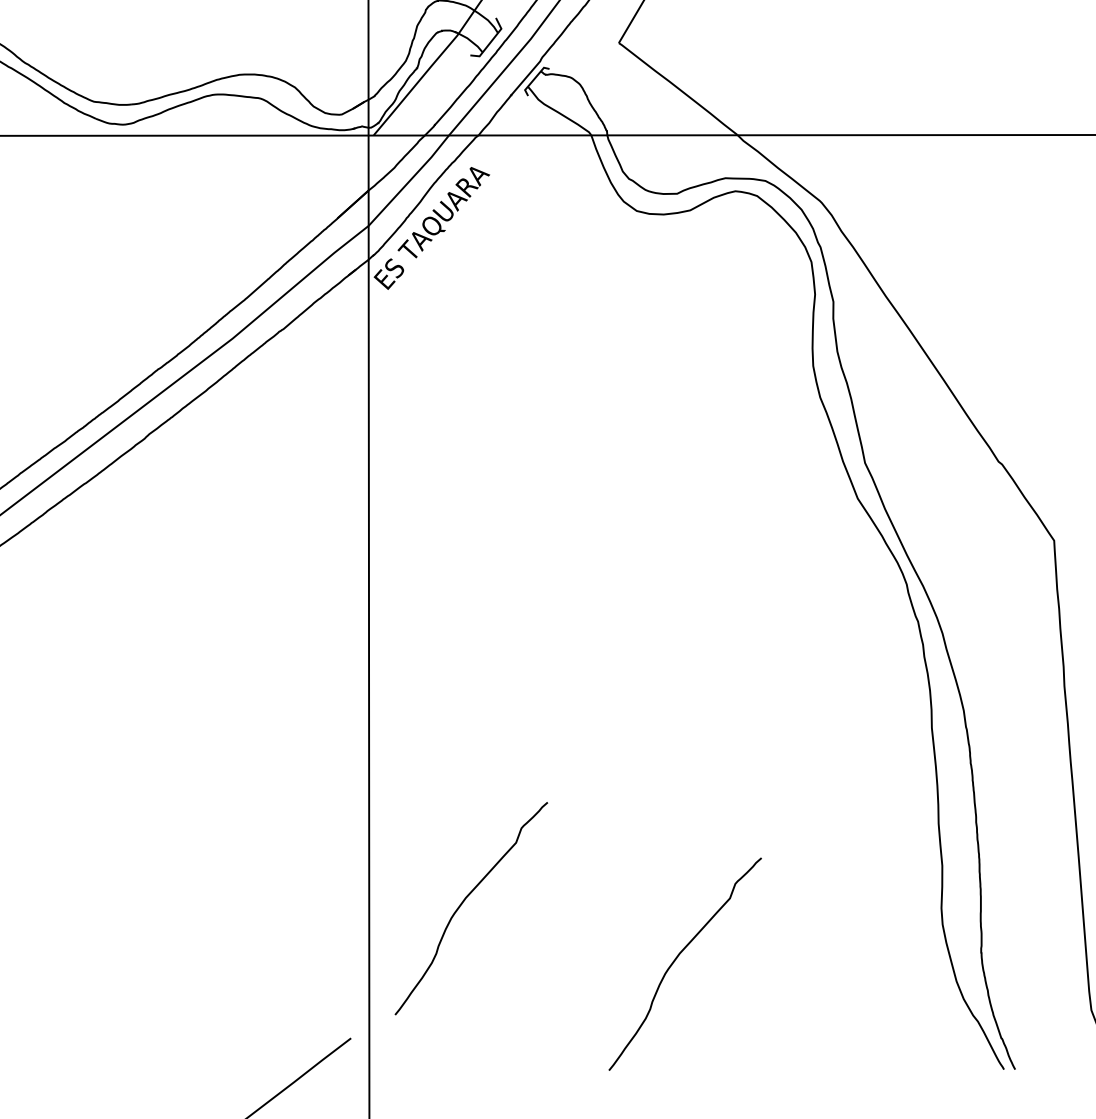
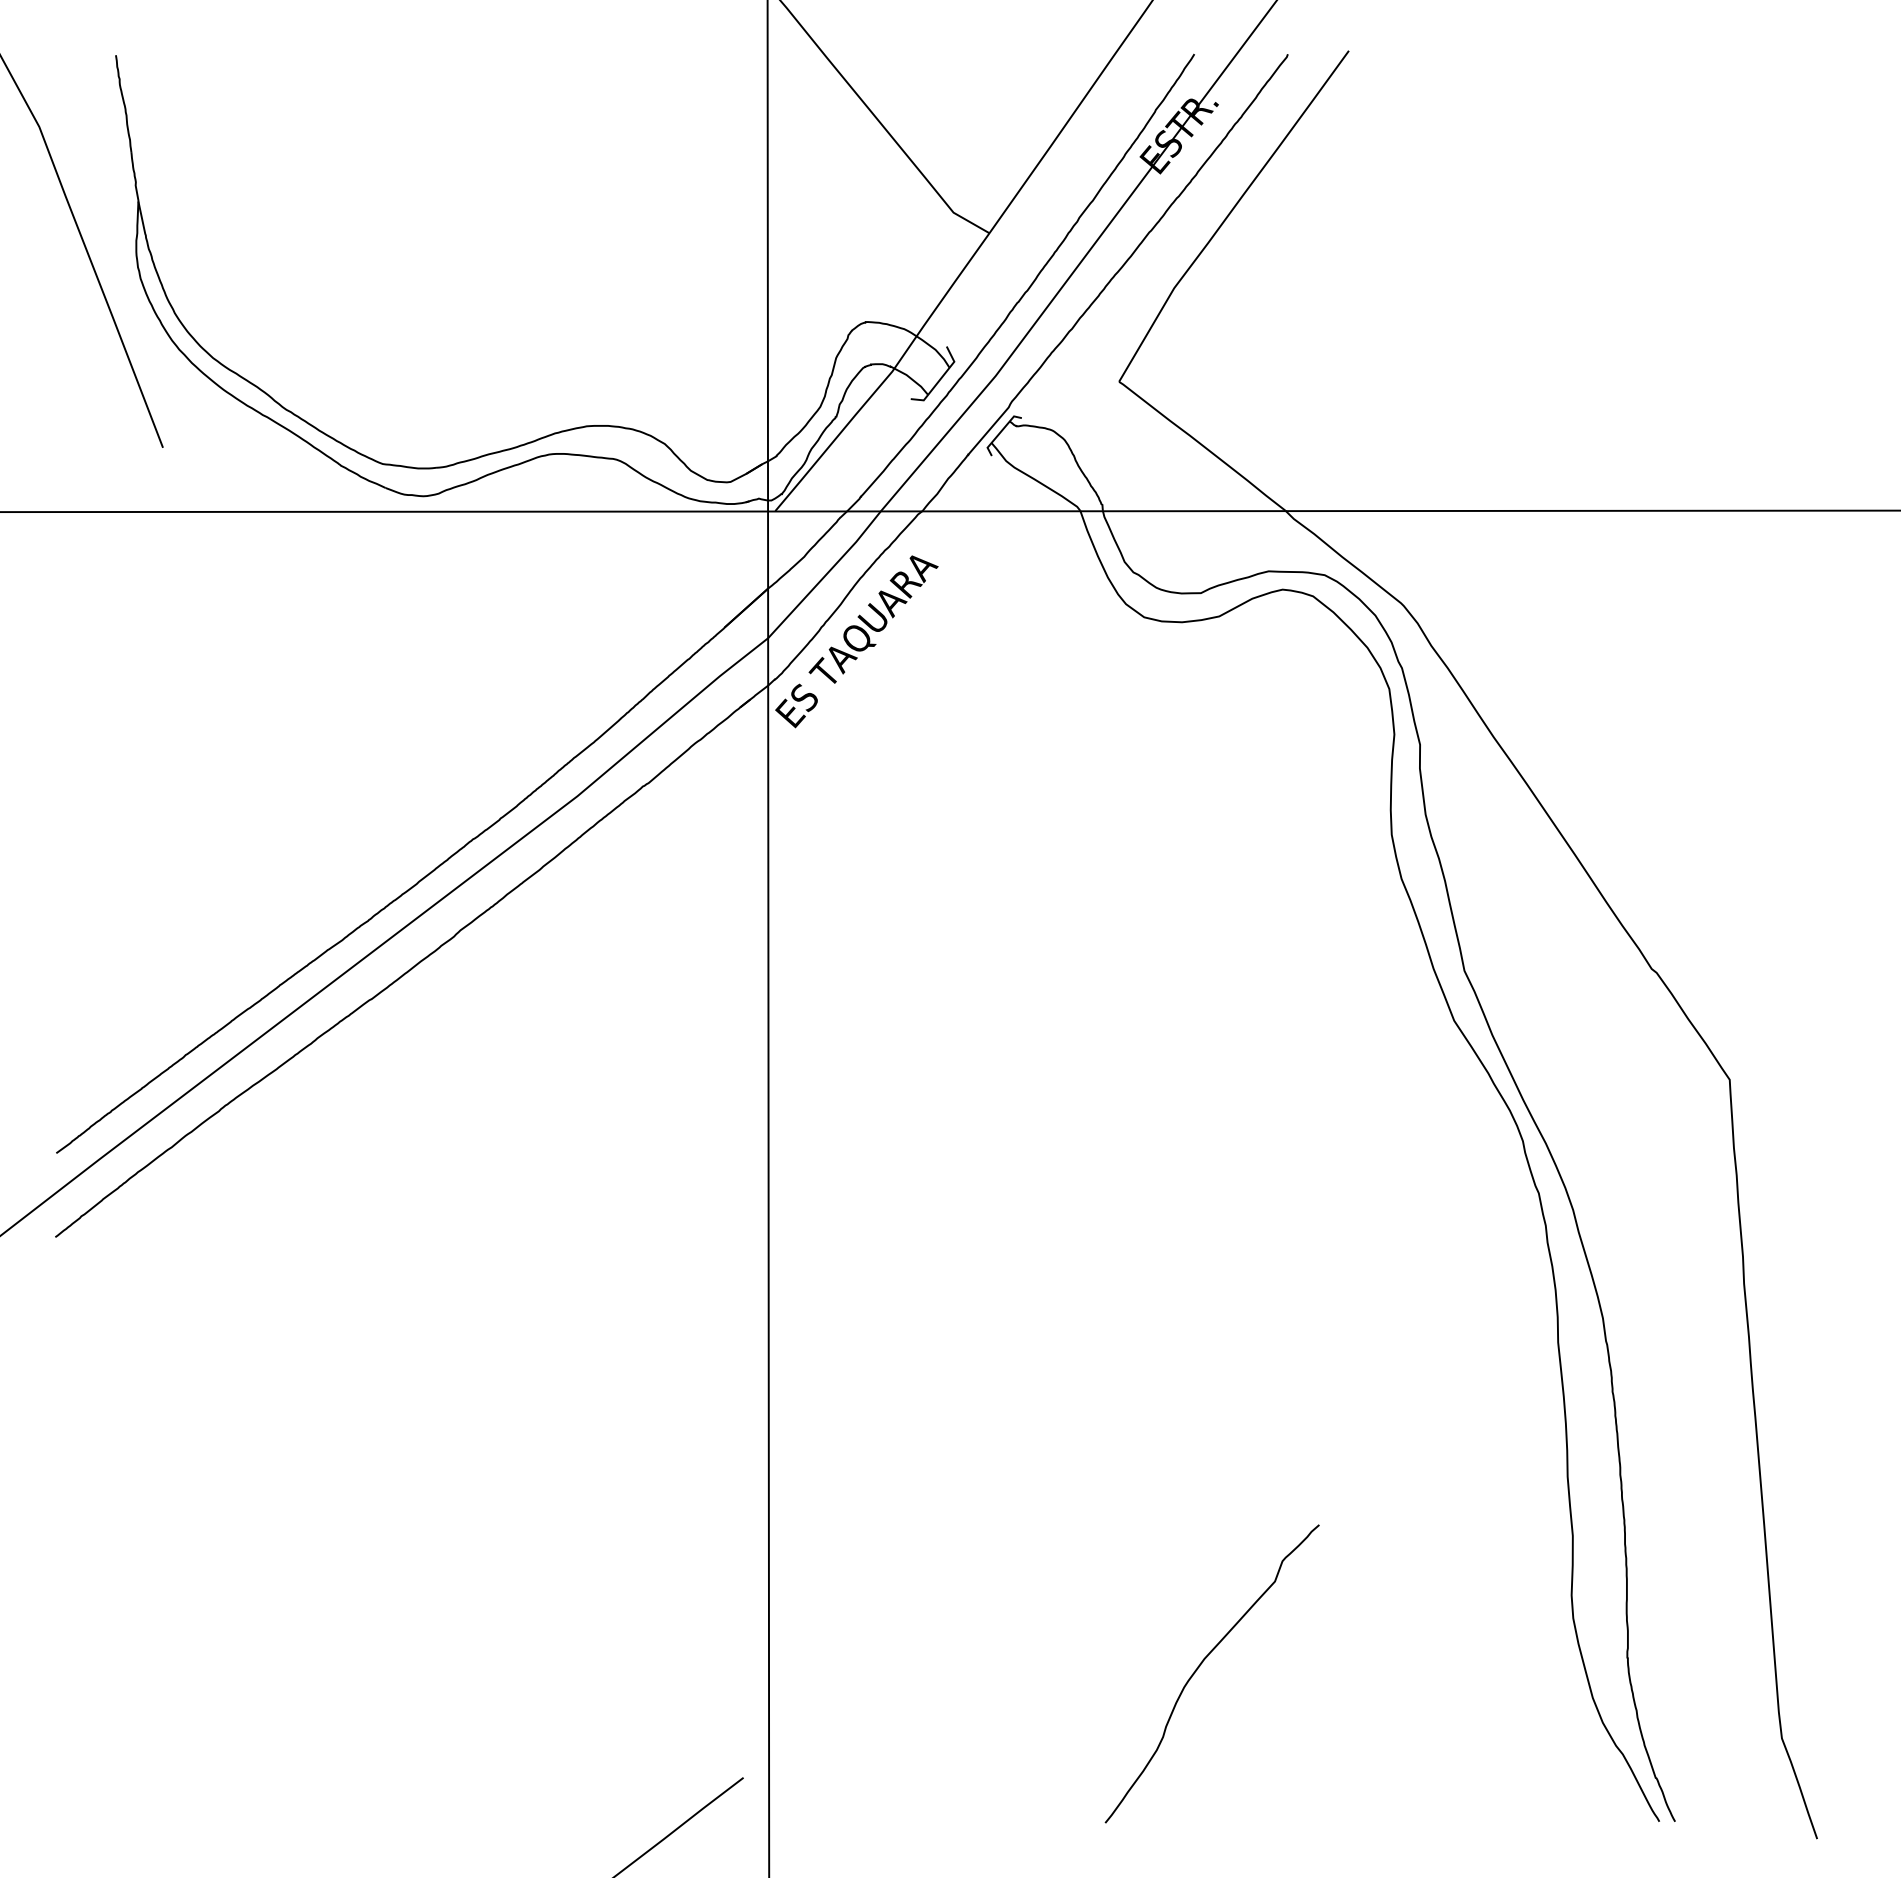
curve: (463, 903) -> (900, 1588), removed

